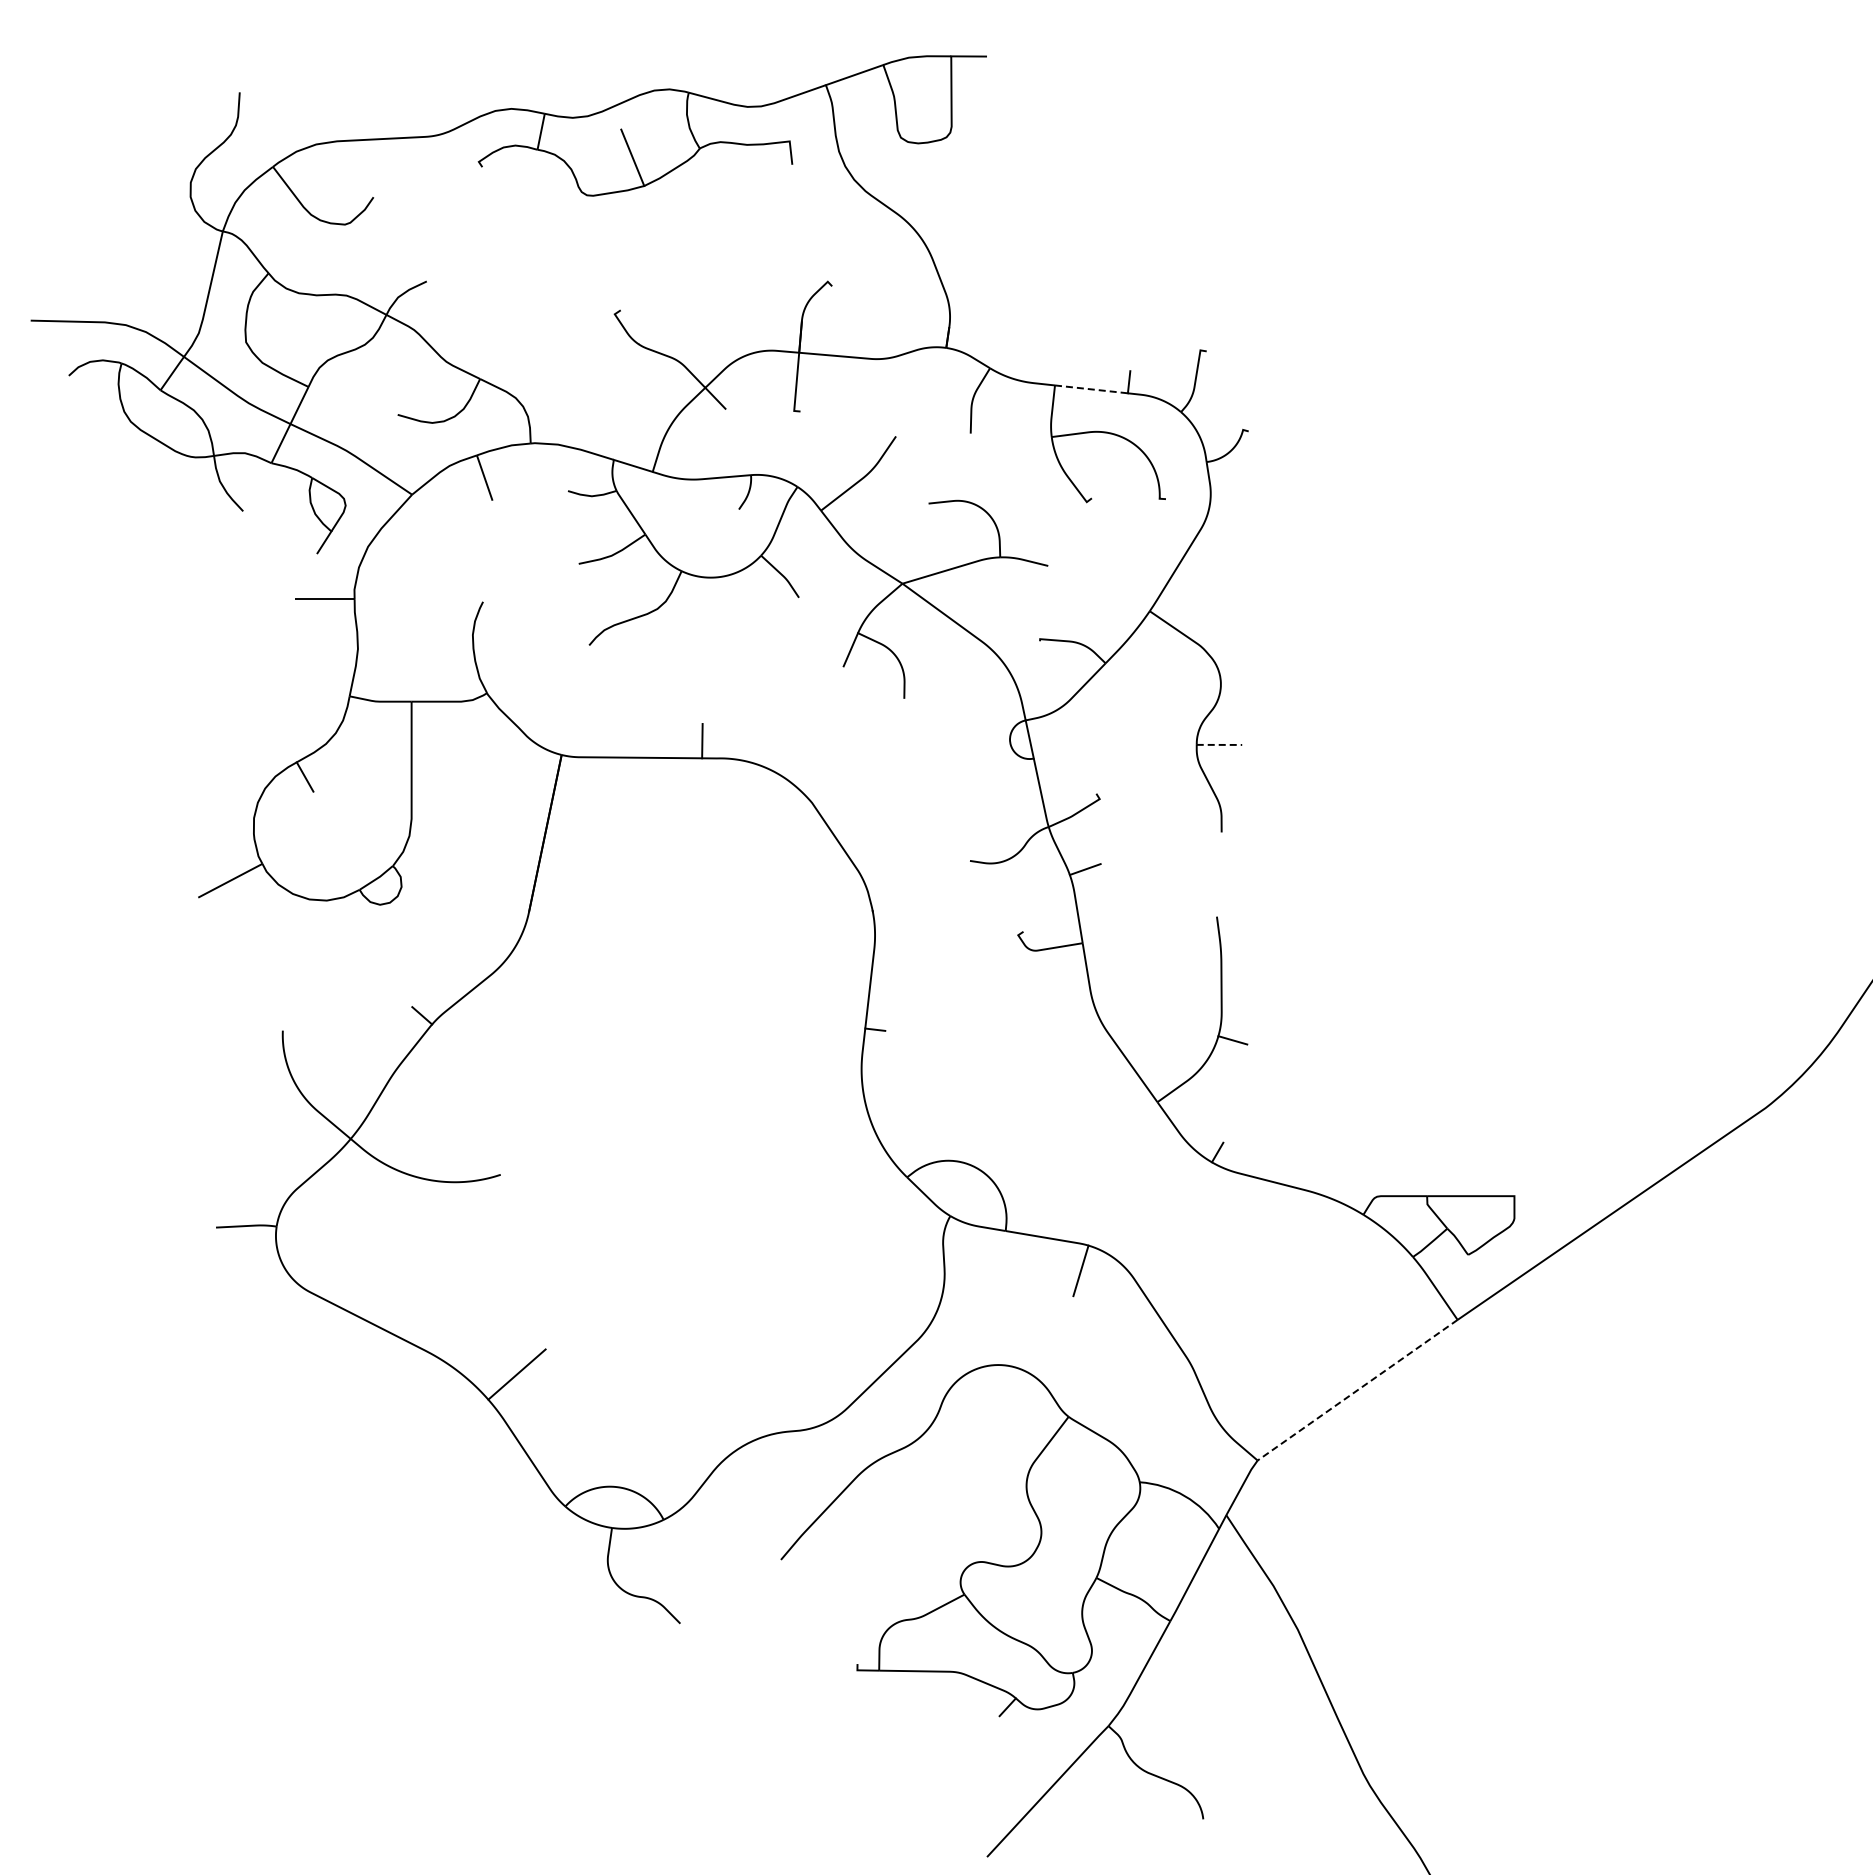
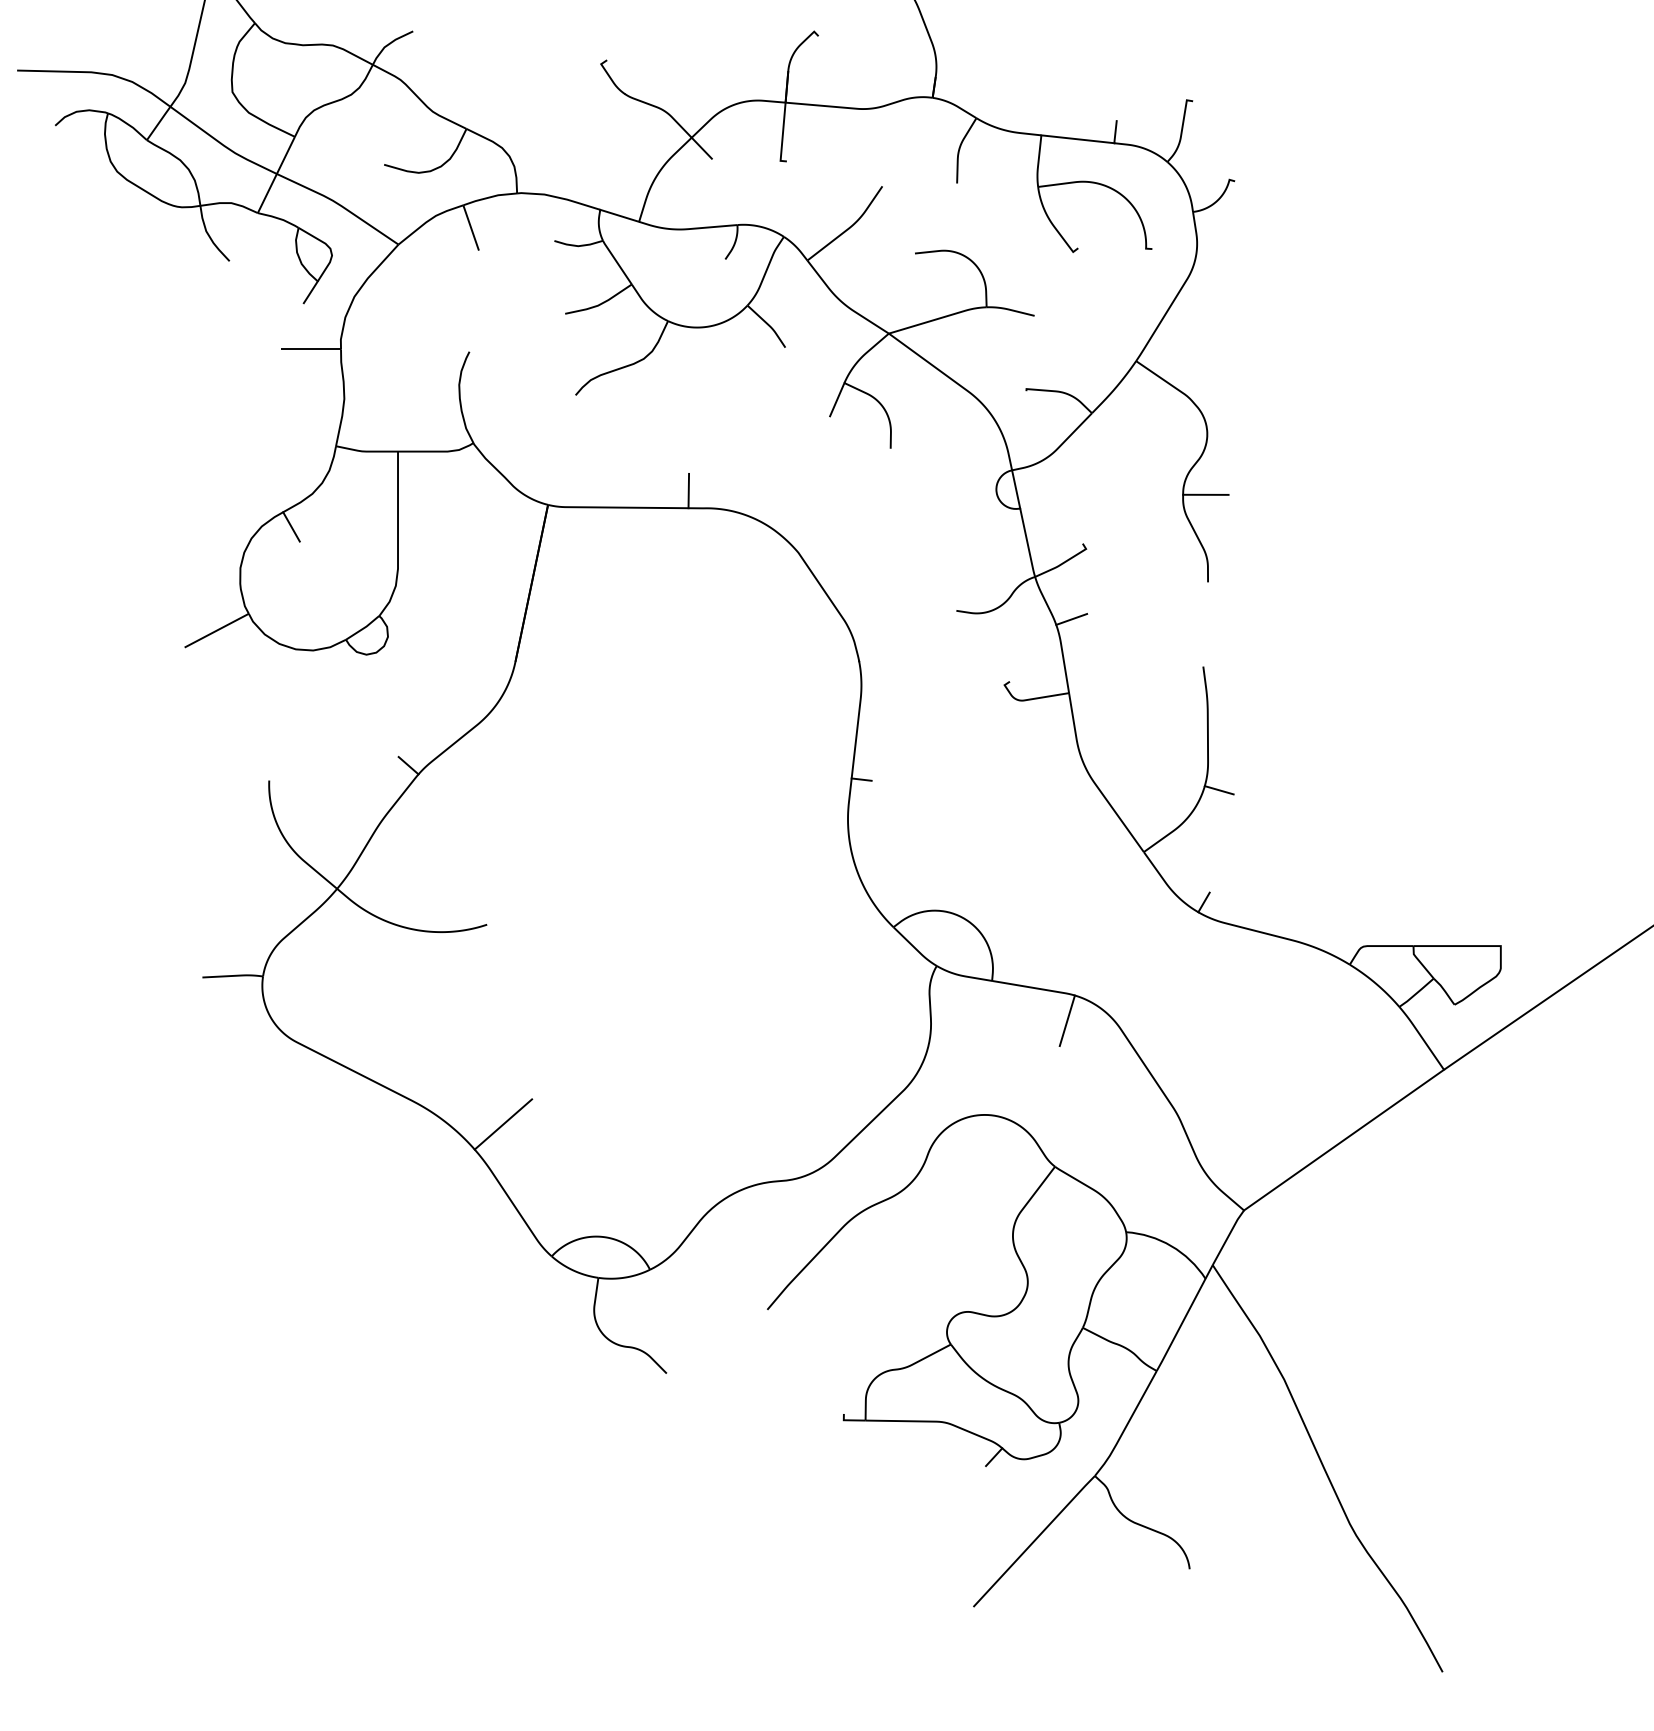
line: (1091, 389) -> (1077, 139), dashed -> solid
line: (1219, 744) -> (1205, 494), dashed -> solid
line: (1357, 1390) -> (1343, 1140), dashed -> solid

